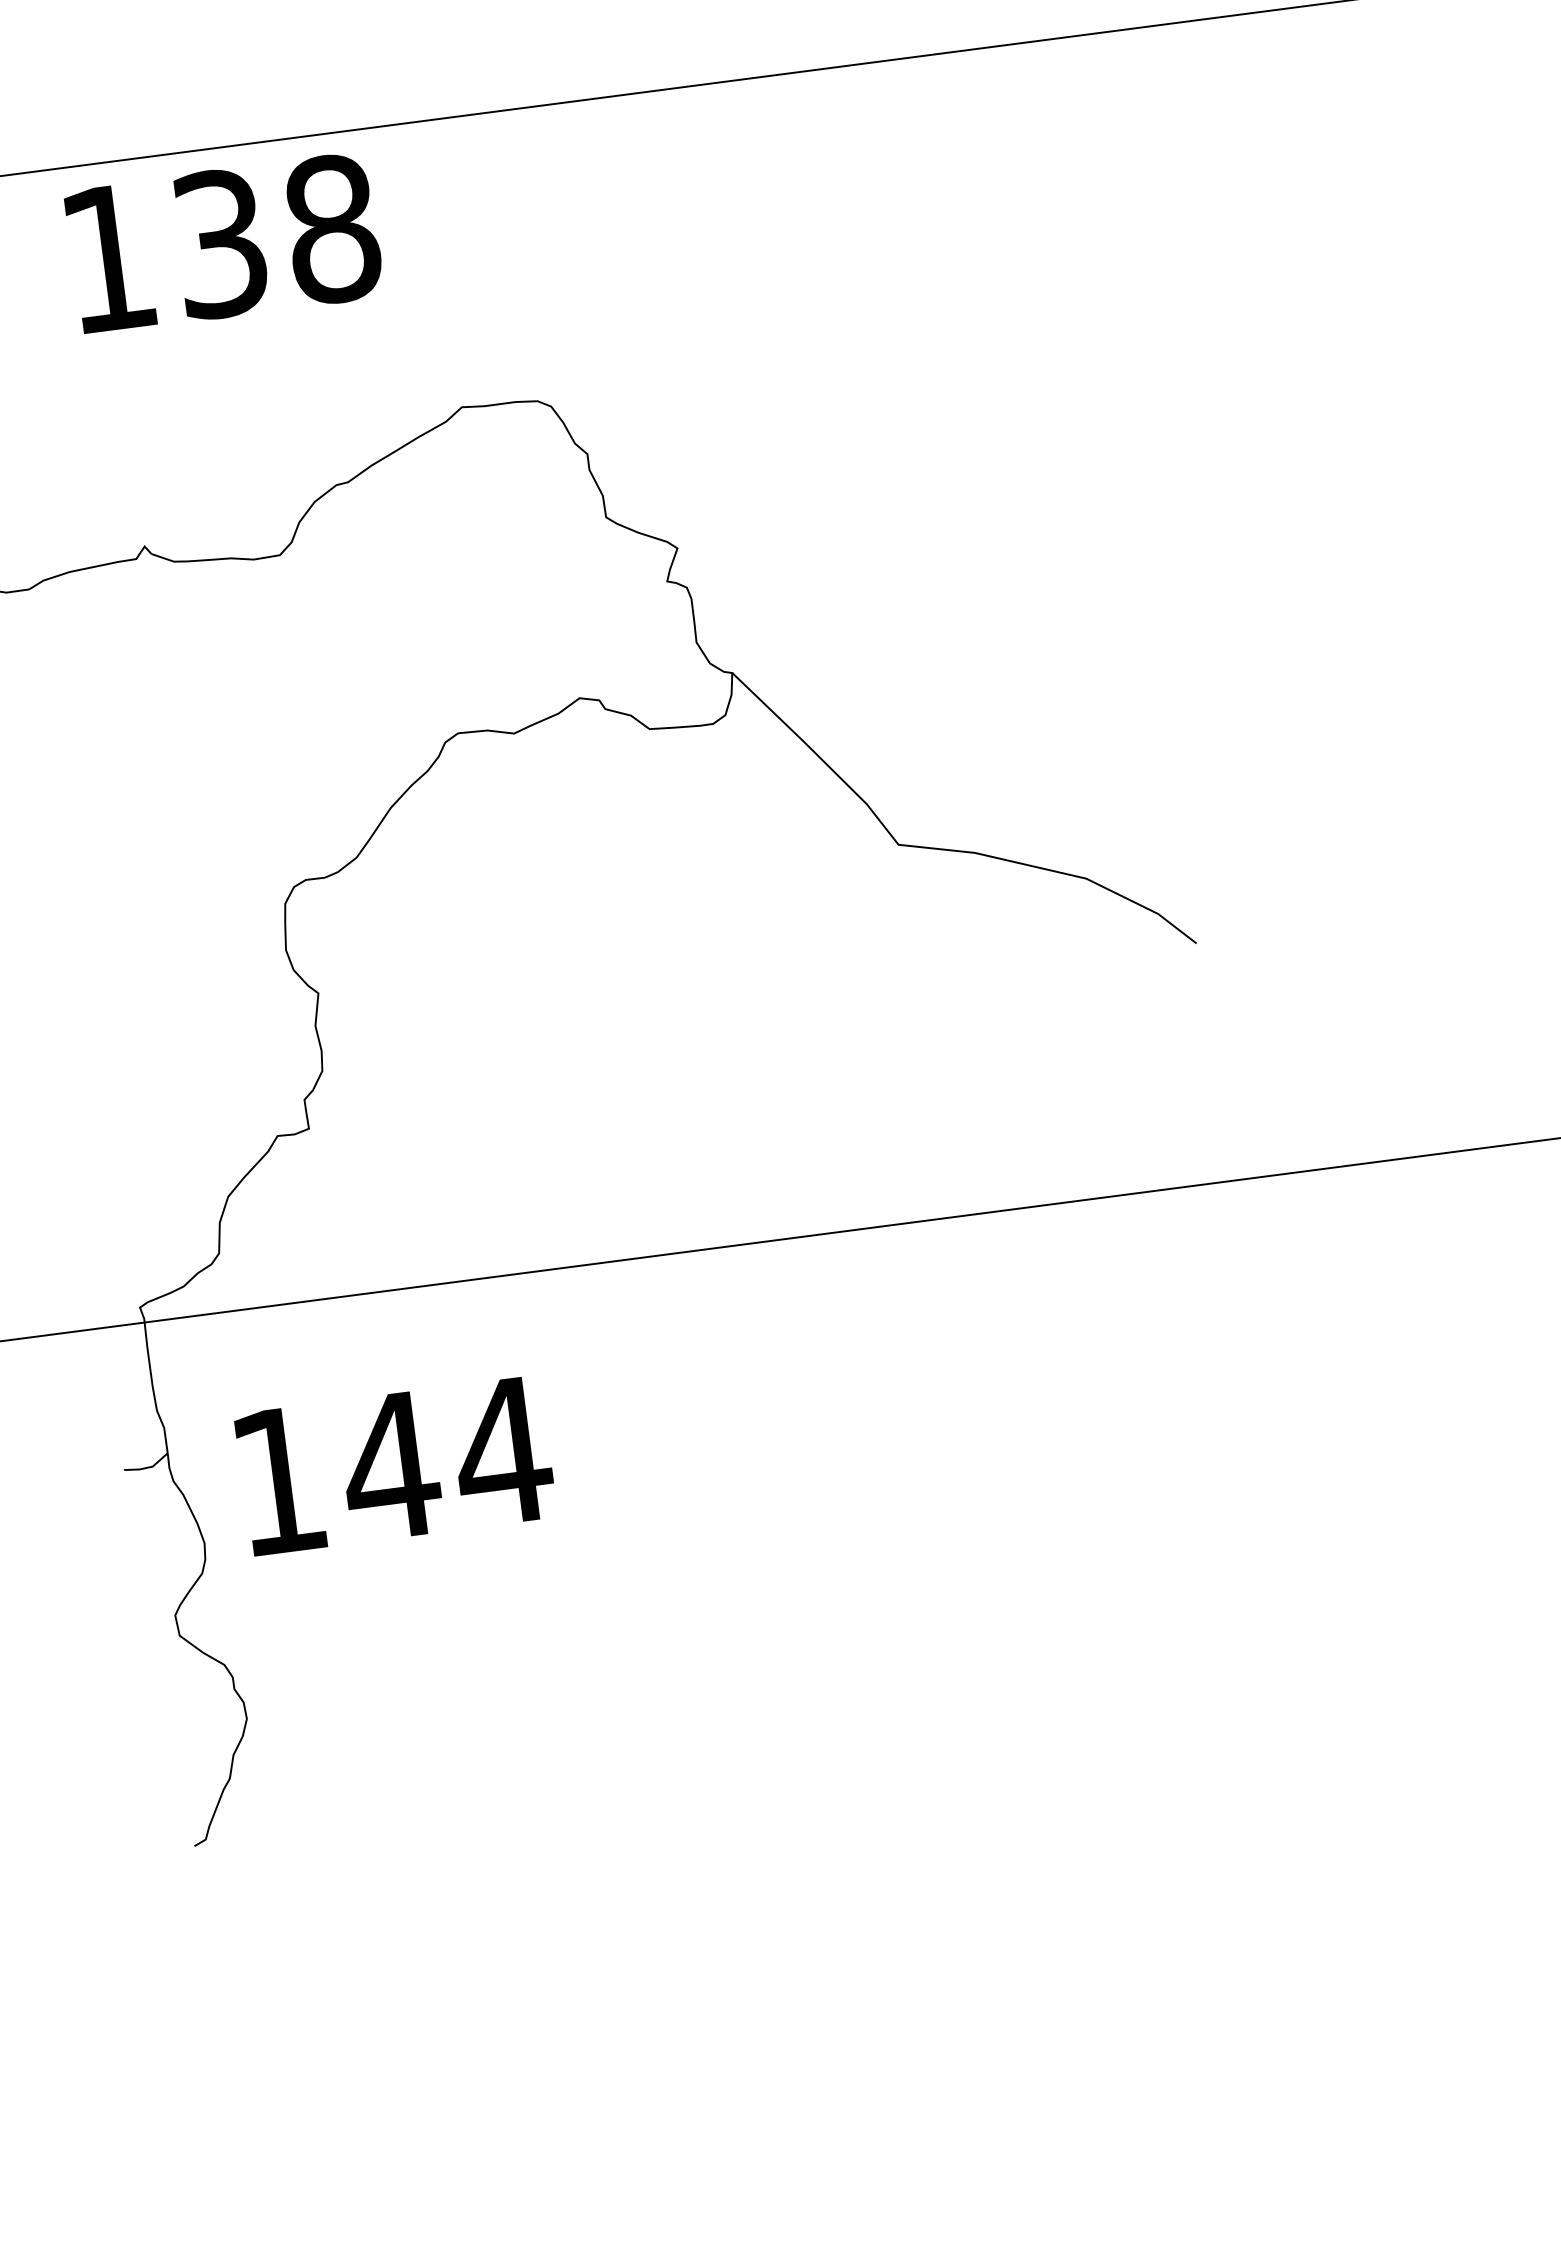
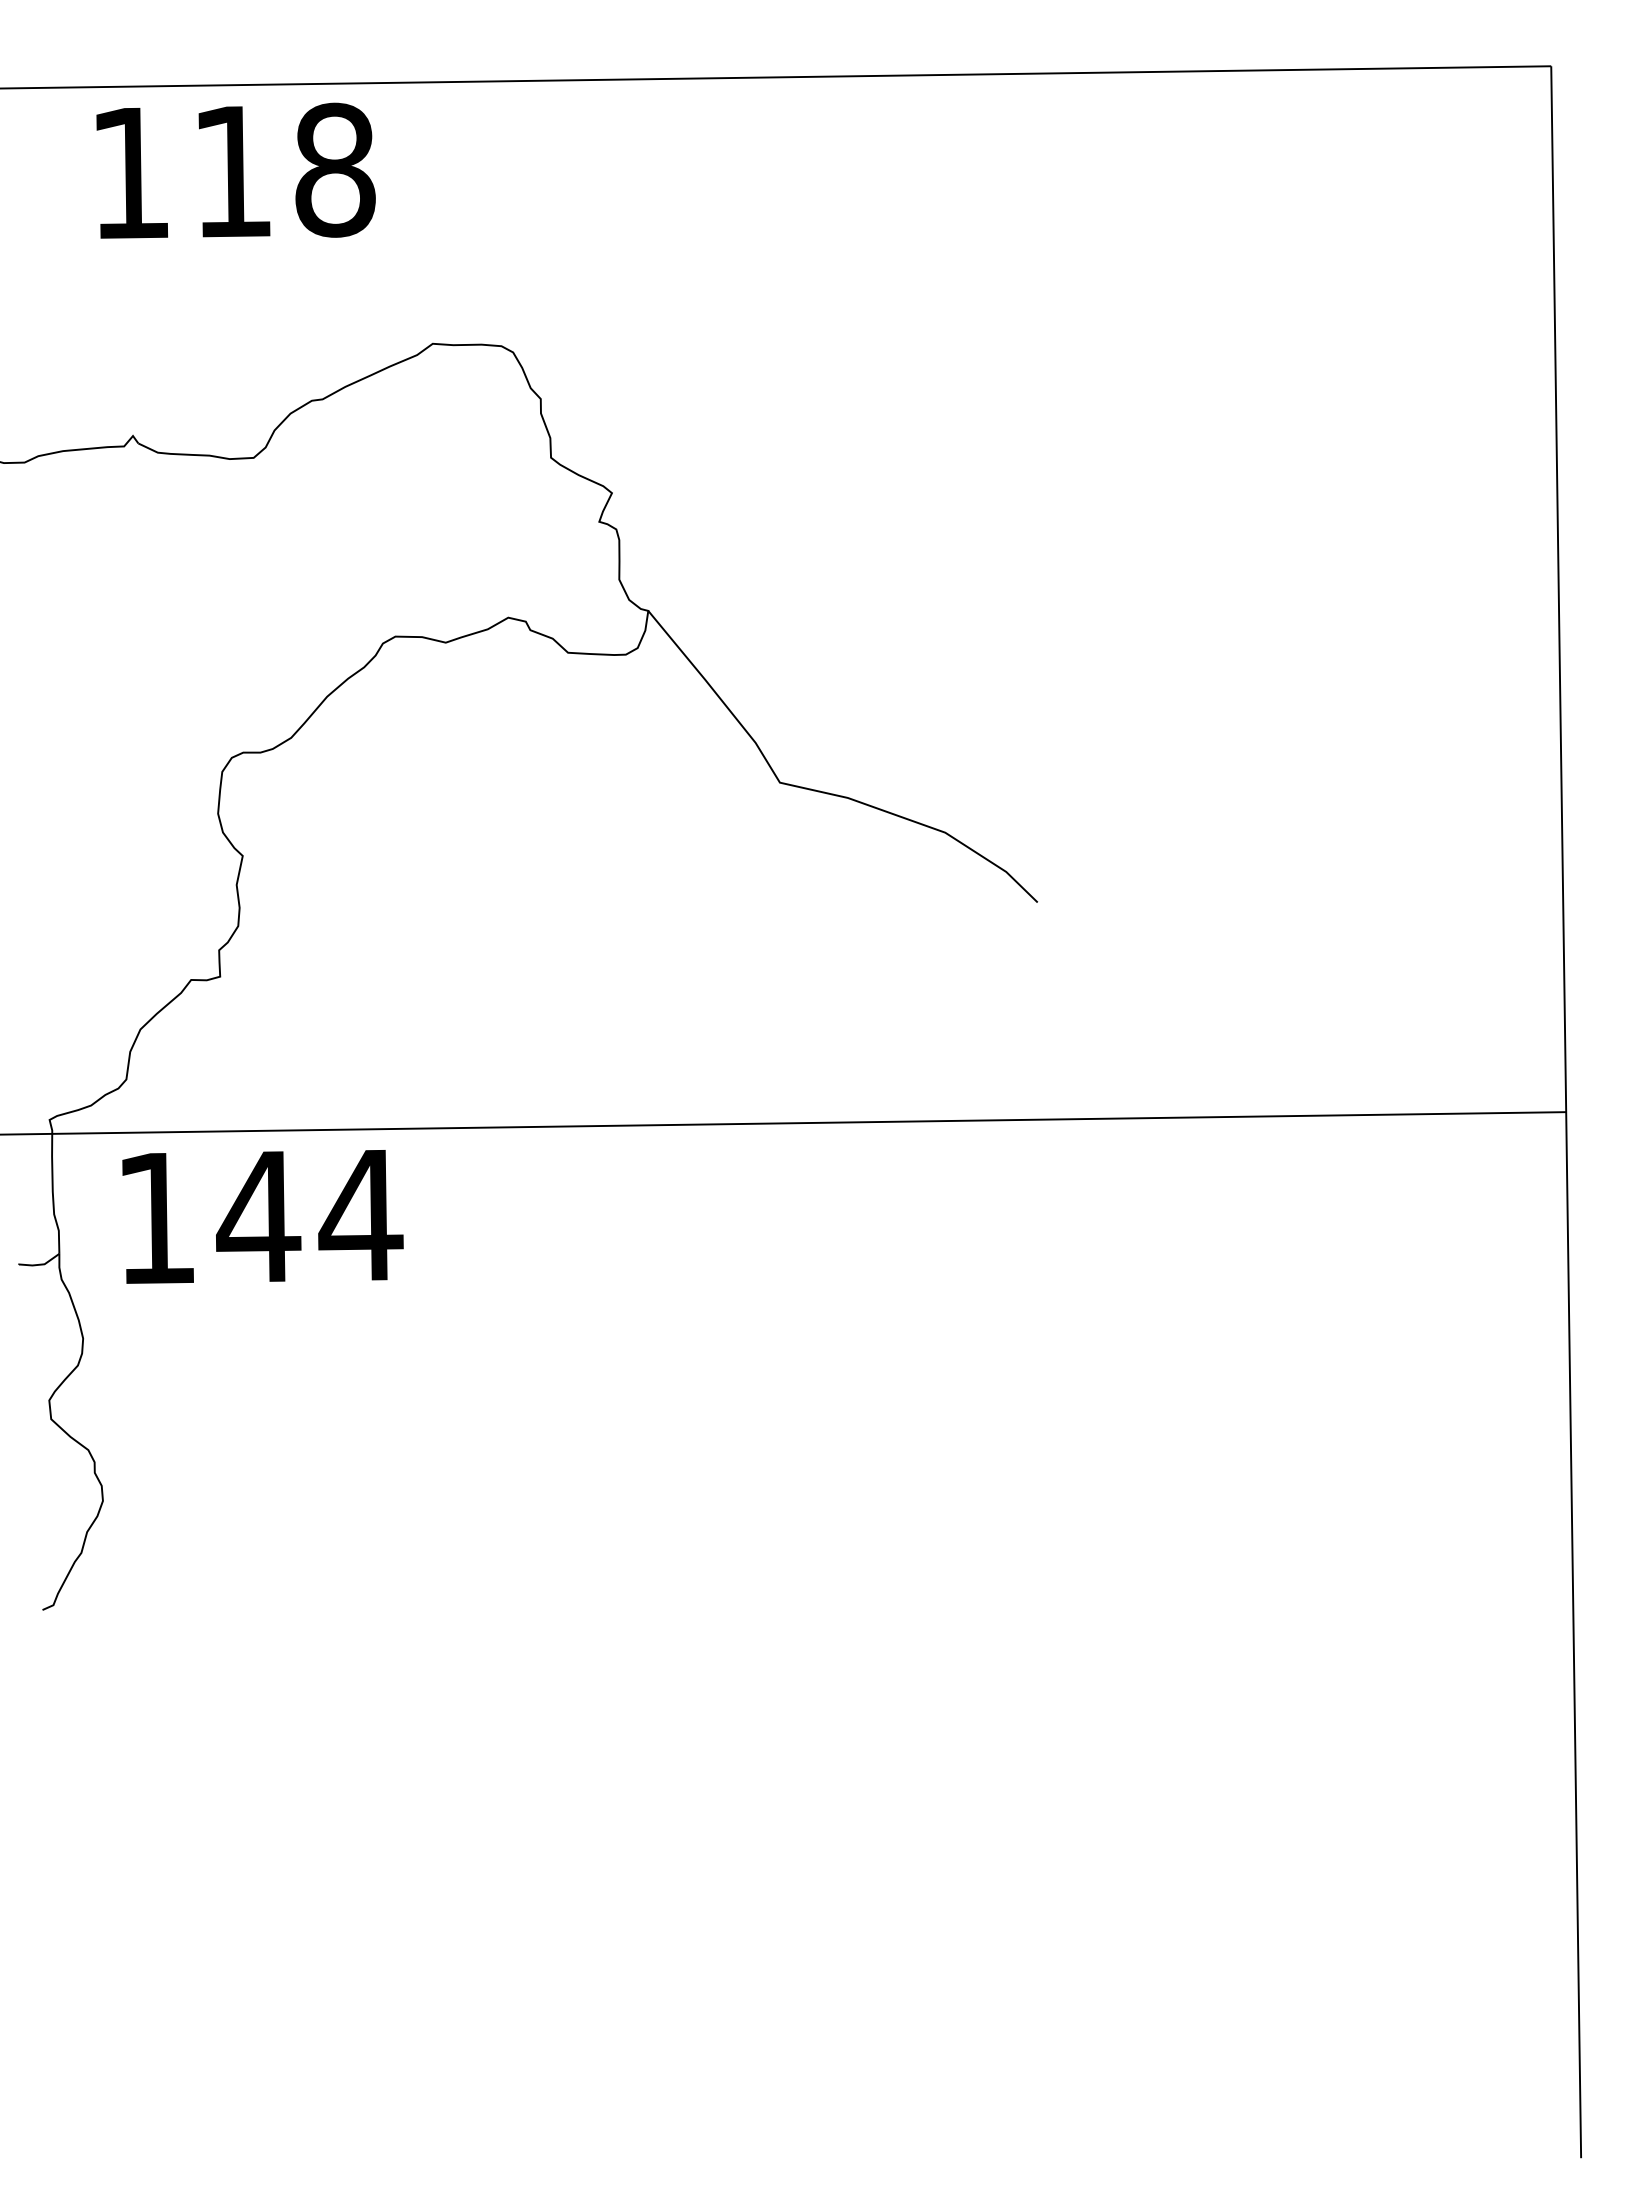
text: (220, 243) -> (232, 171), 138 -> 118
text: (394, 1465) -> (262, 1216), moved

